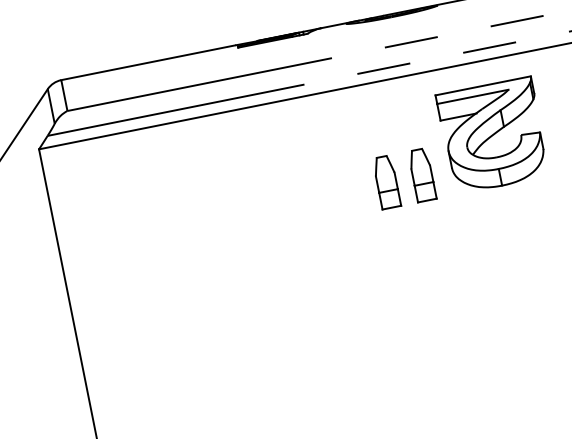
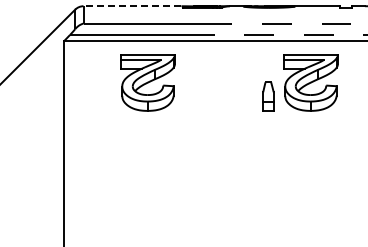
line: (148, 63) -> (132, 6), solid -> dashed
part: (386, 182) -> (248, 96), removed
part: (202, 193) -> (147, 82), added

